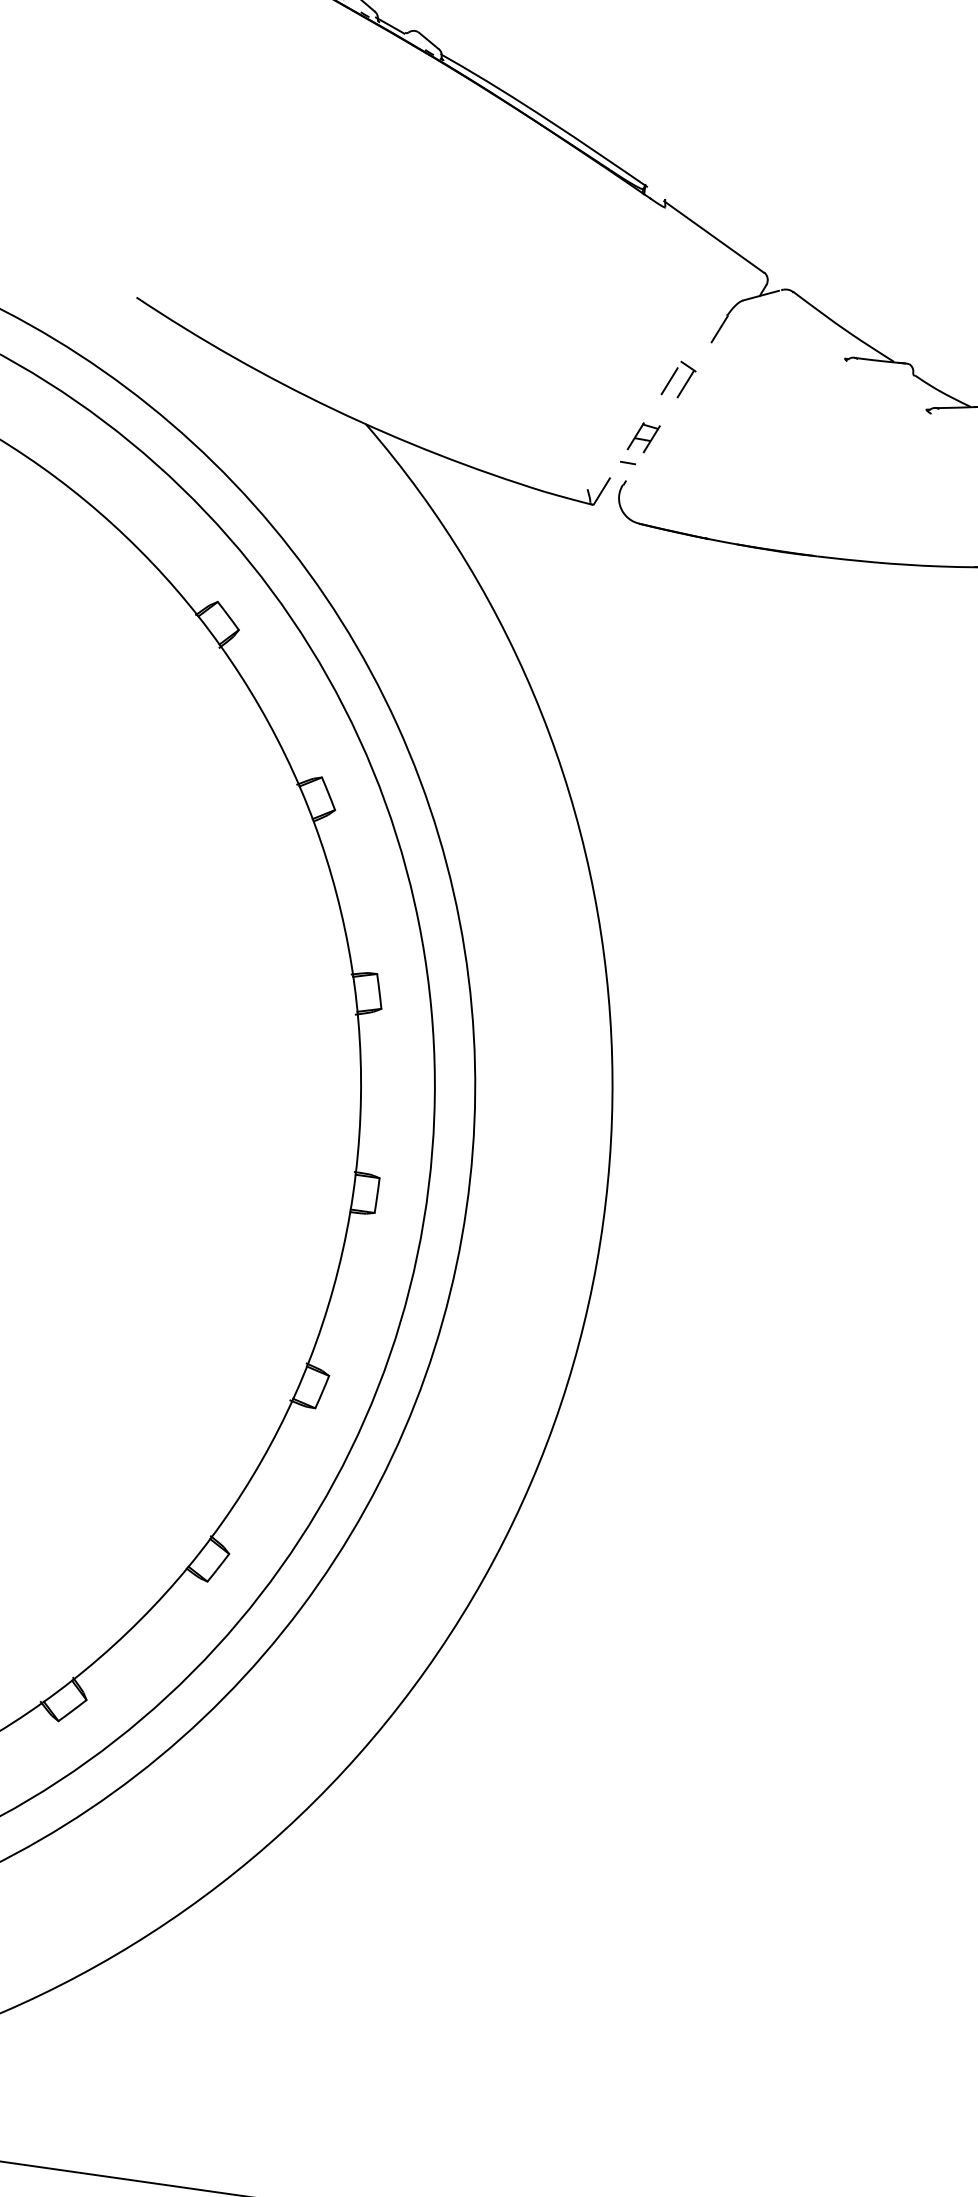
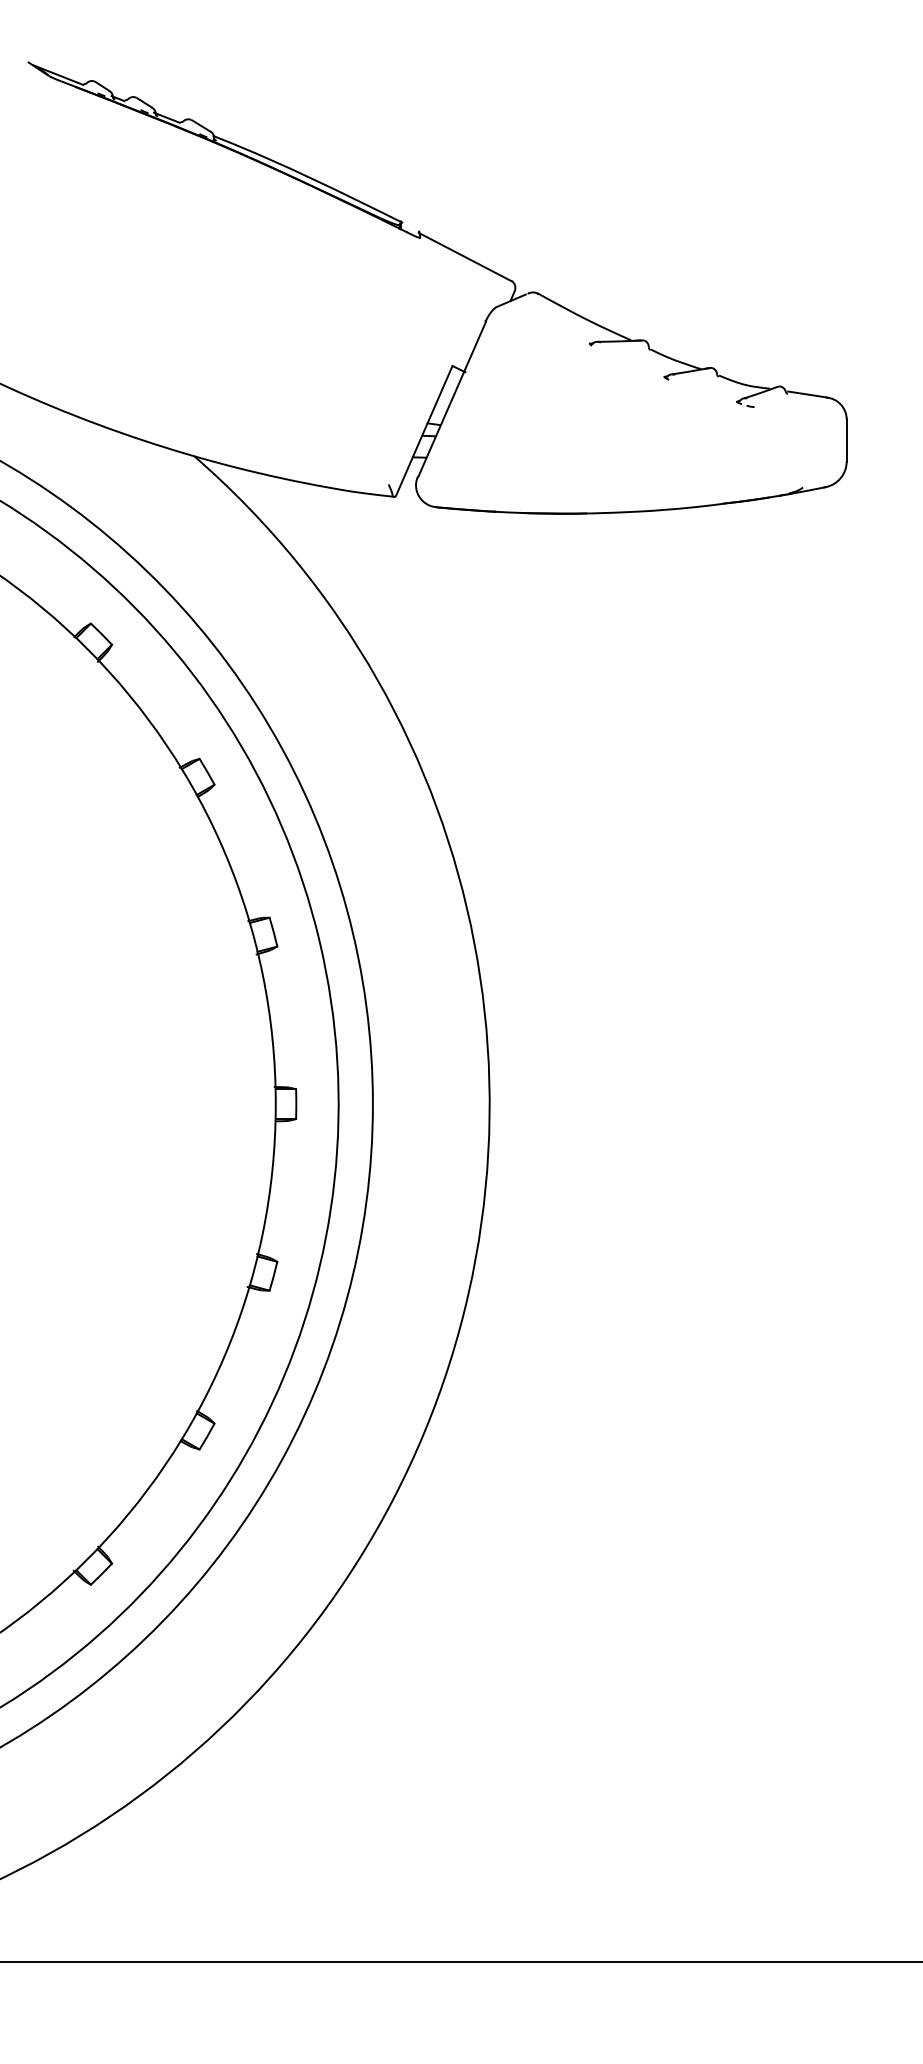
line: (675, 400) -> (452, 399), dashed -> solid
line: (638, 432) -> (424, 430), dashed -> solid

